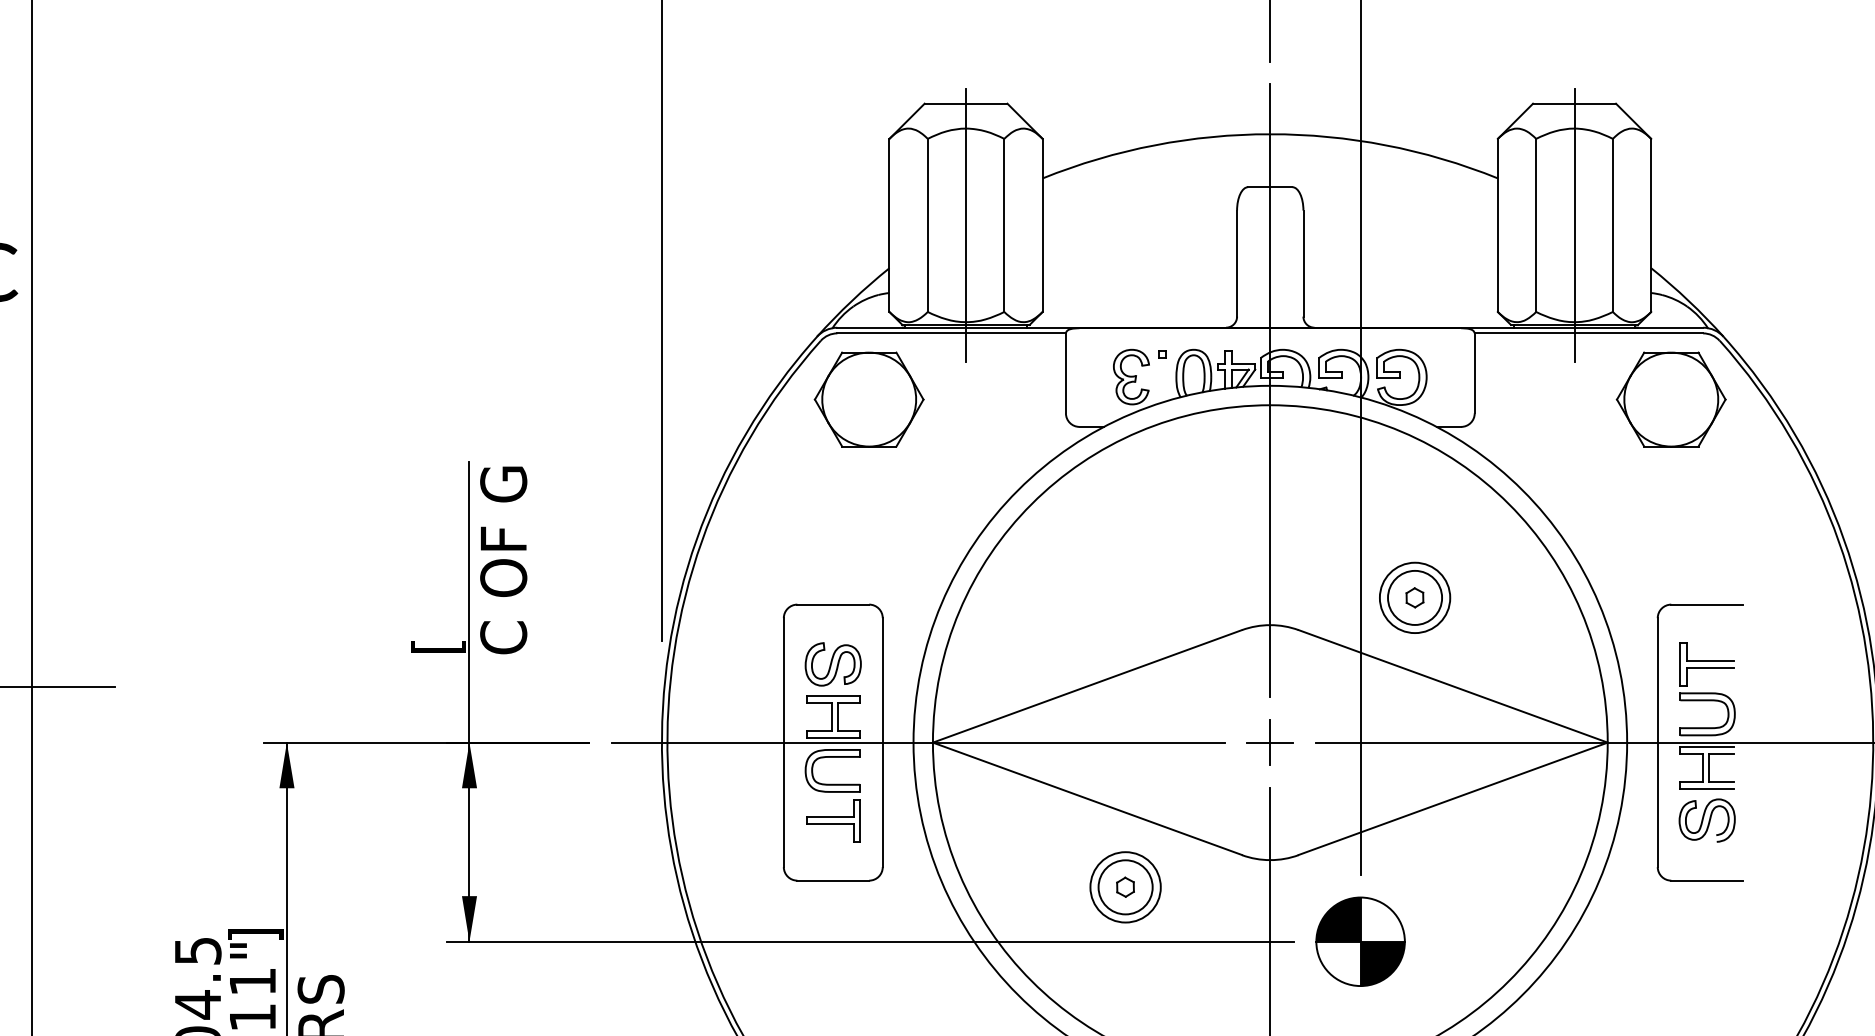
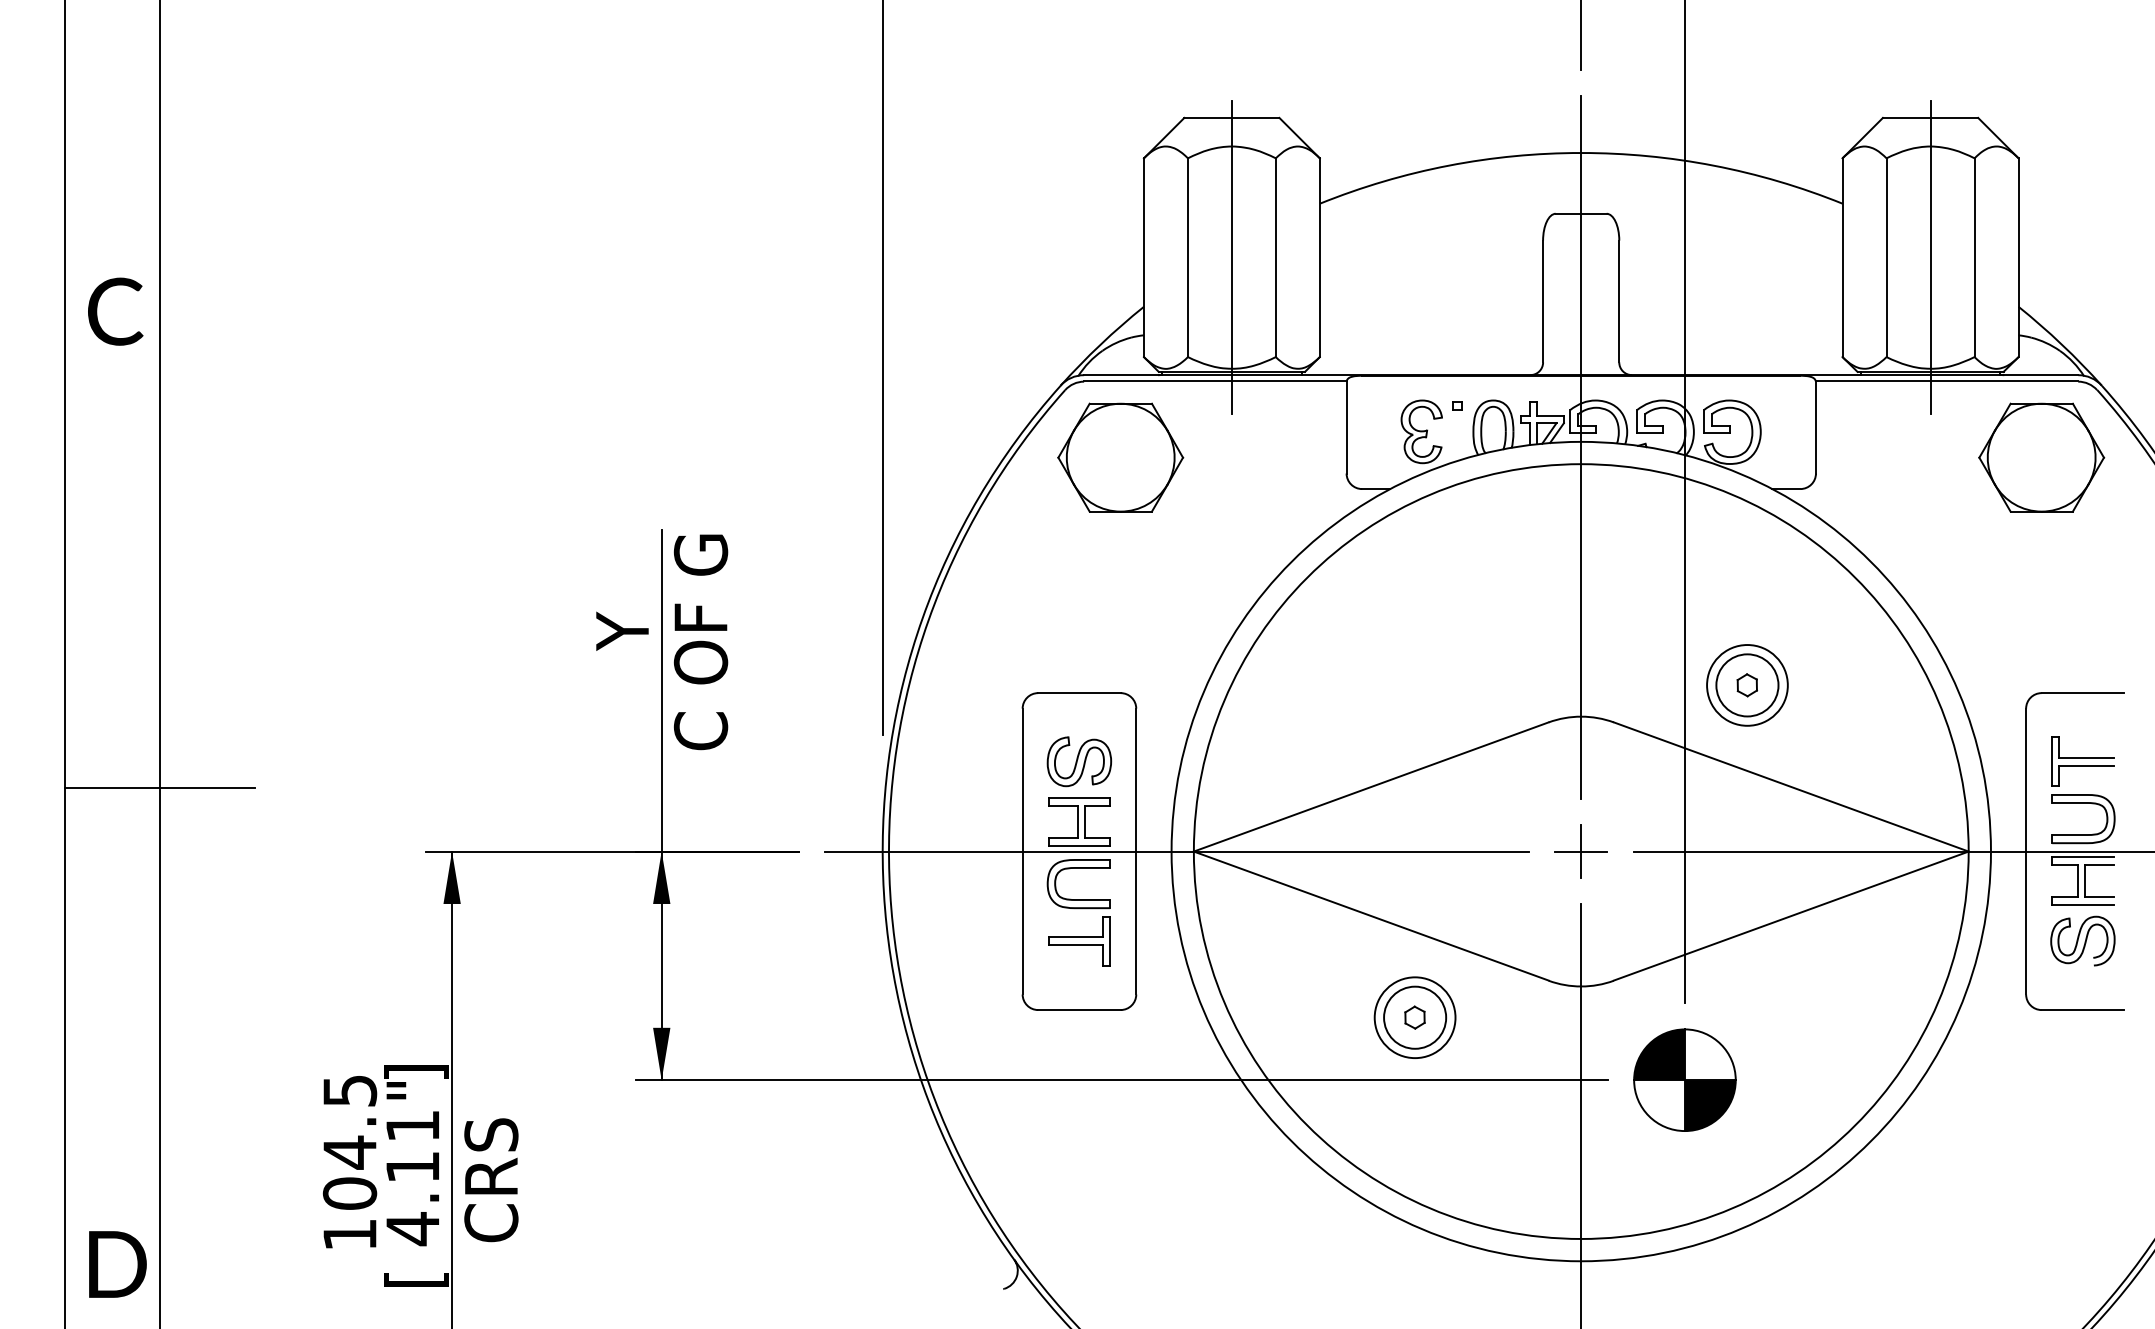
text: (437, 592) -> (625, 679), [ -> Y

